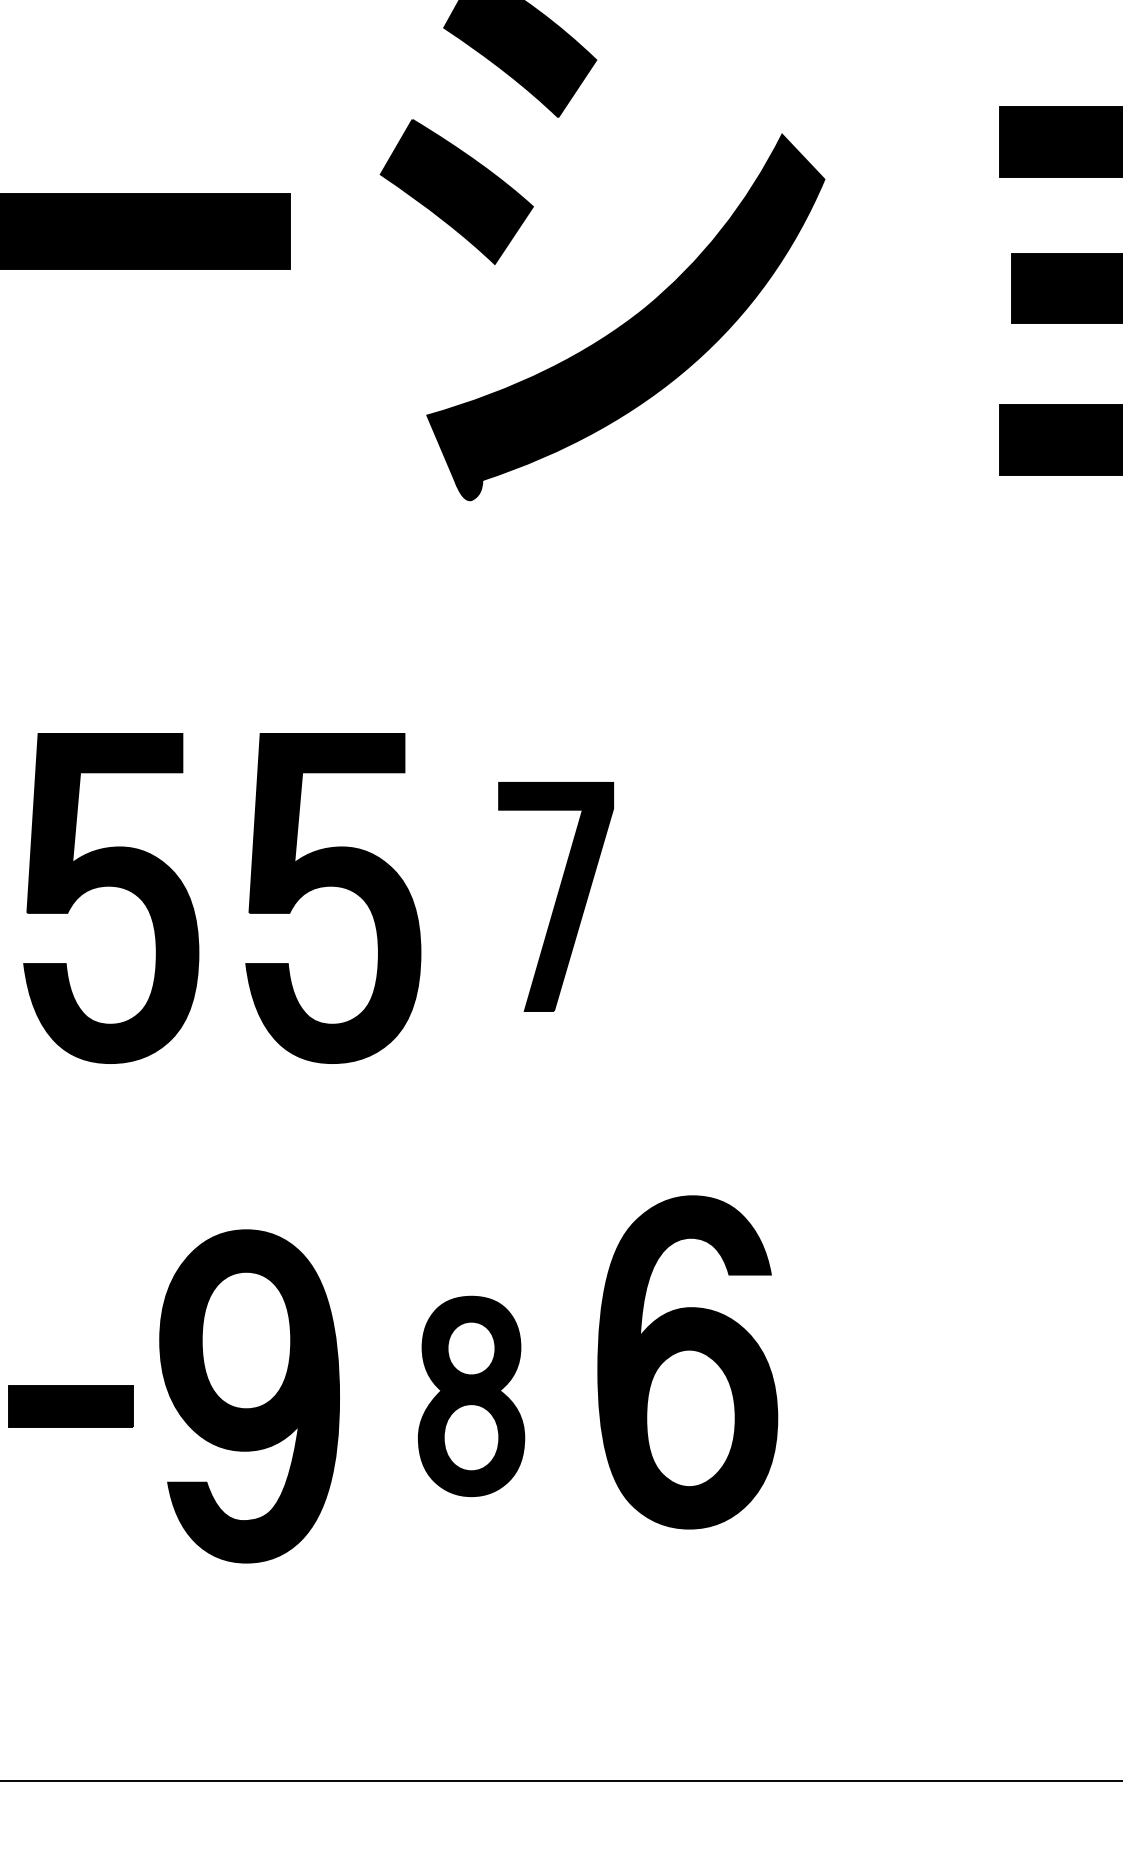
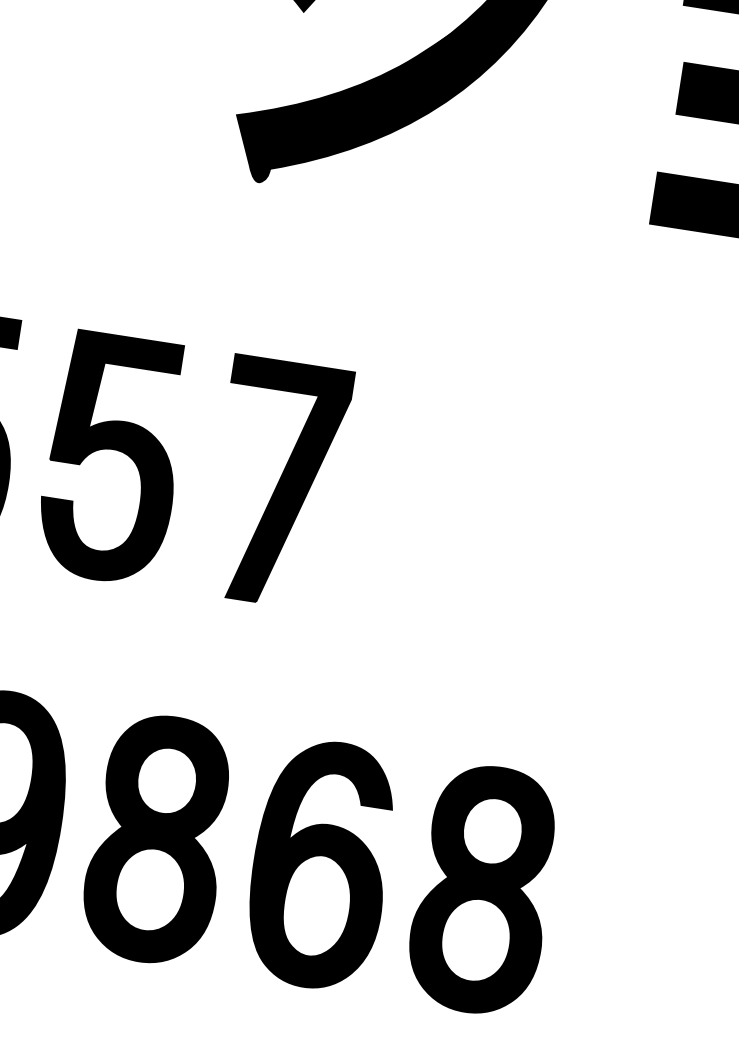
part: (555, 896) -> (276, 482), size x1.43
part: (687, 1362) -> (320, 864), moved
part: (471, 1396) -> (158, 839), size x1.67
part: (915, 1396) -> (483, 889), added

